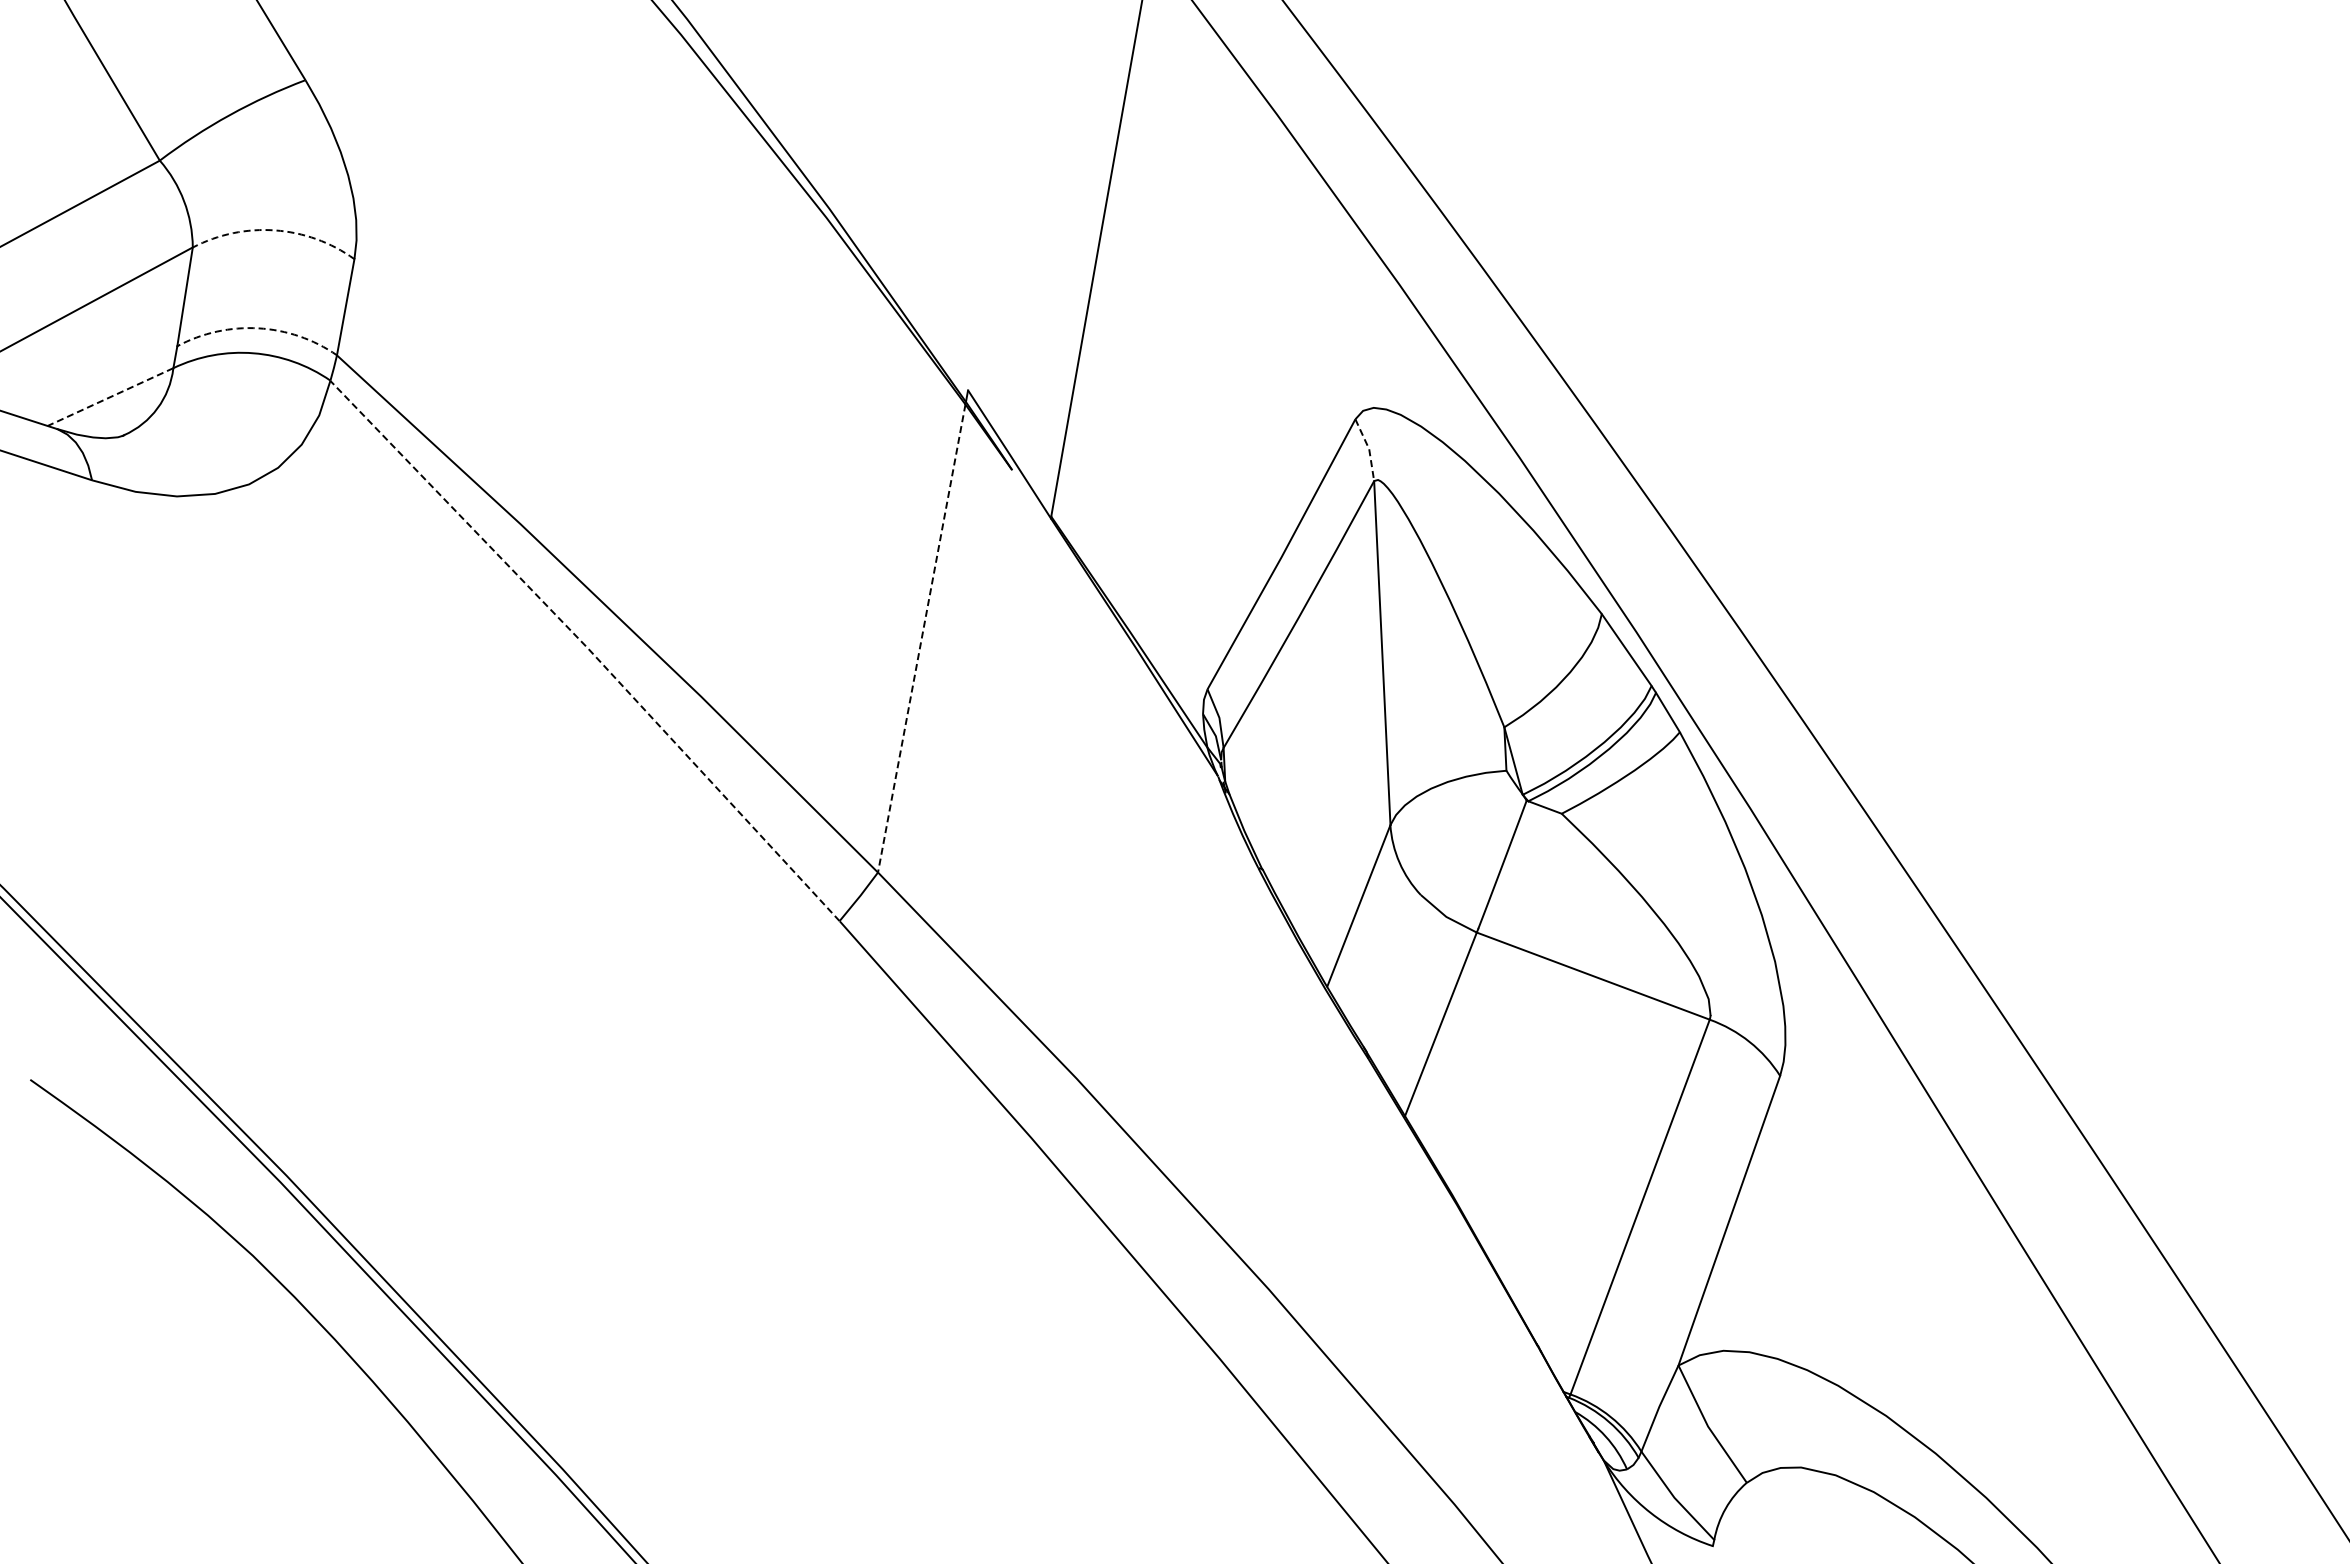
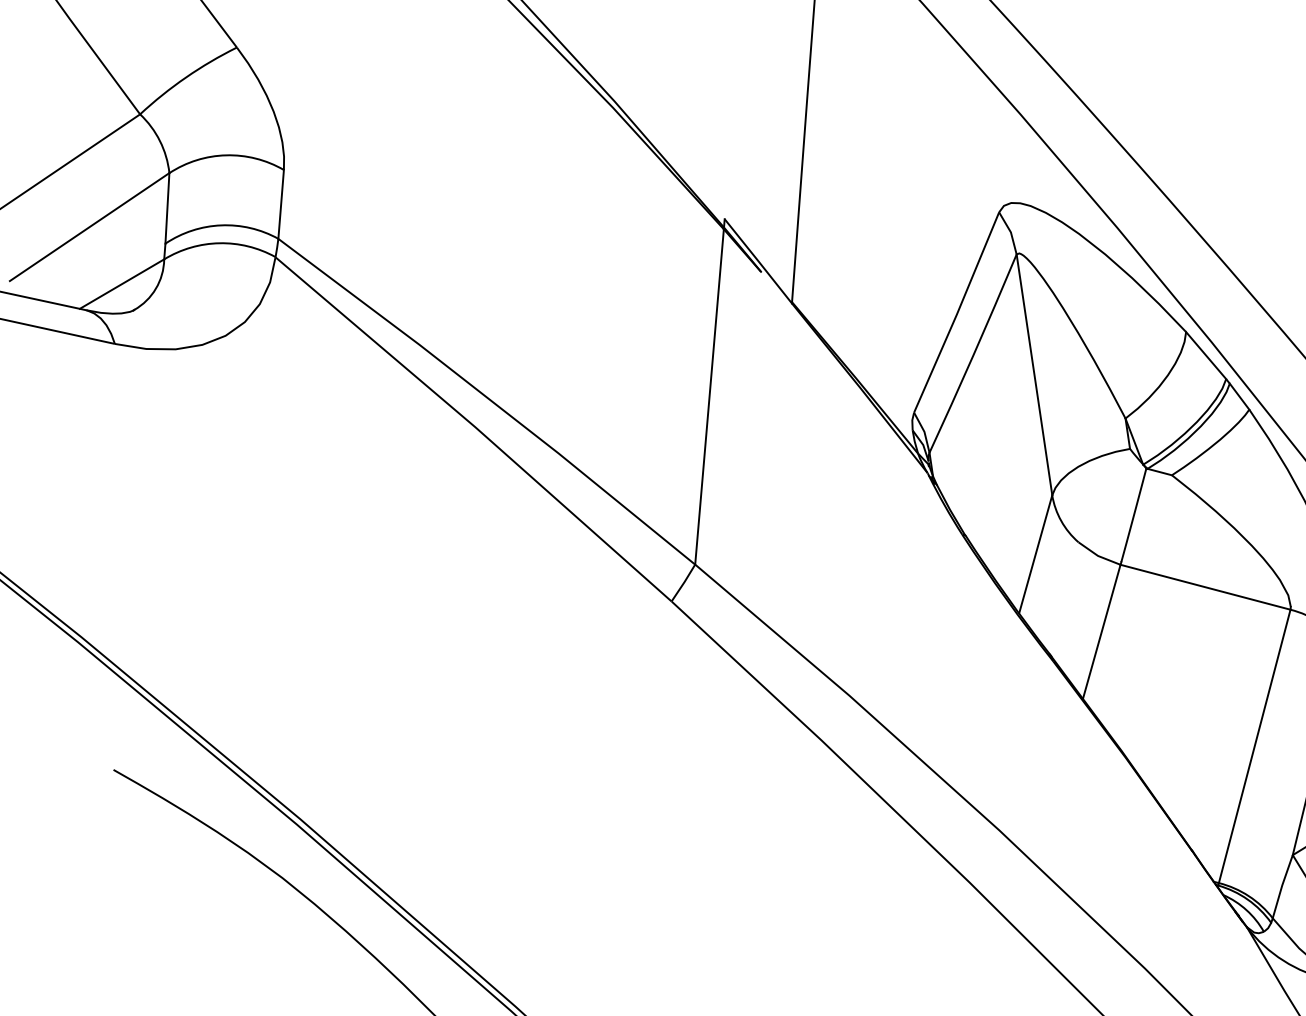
arc: (275, 230) -> (226, 155), dashed -> solid
arc: (258, 328) -> (221, 225), dashed -> solid
line: (110, 397) -> (122, 284), dashed -> solid
line: (1369, 449) -> (1011, 232), dashed -> solid
line: (921, 638) -> (709, 396), dashed -> solid
line: (587, 648) -> (475, 427), dashed -> solid

